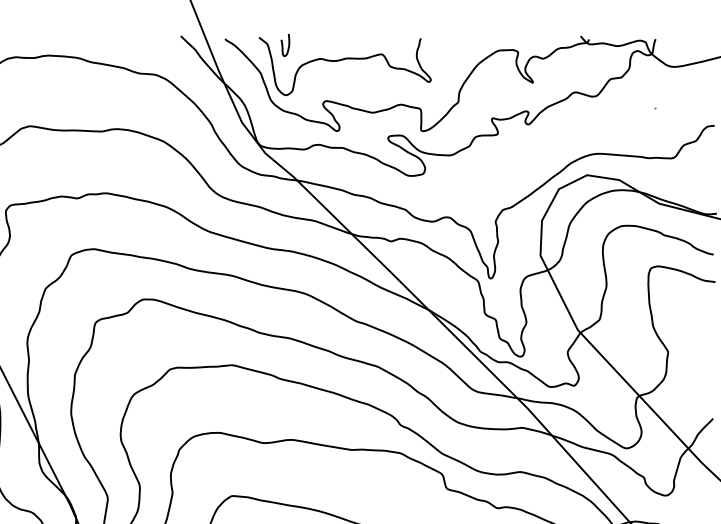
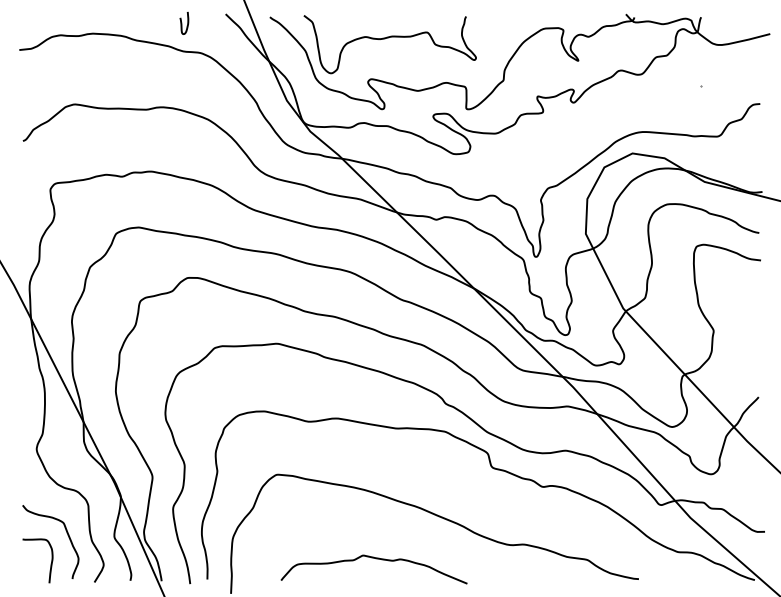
curve: (283, 45) -> (182, 23), moved

